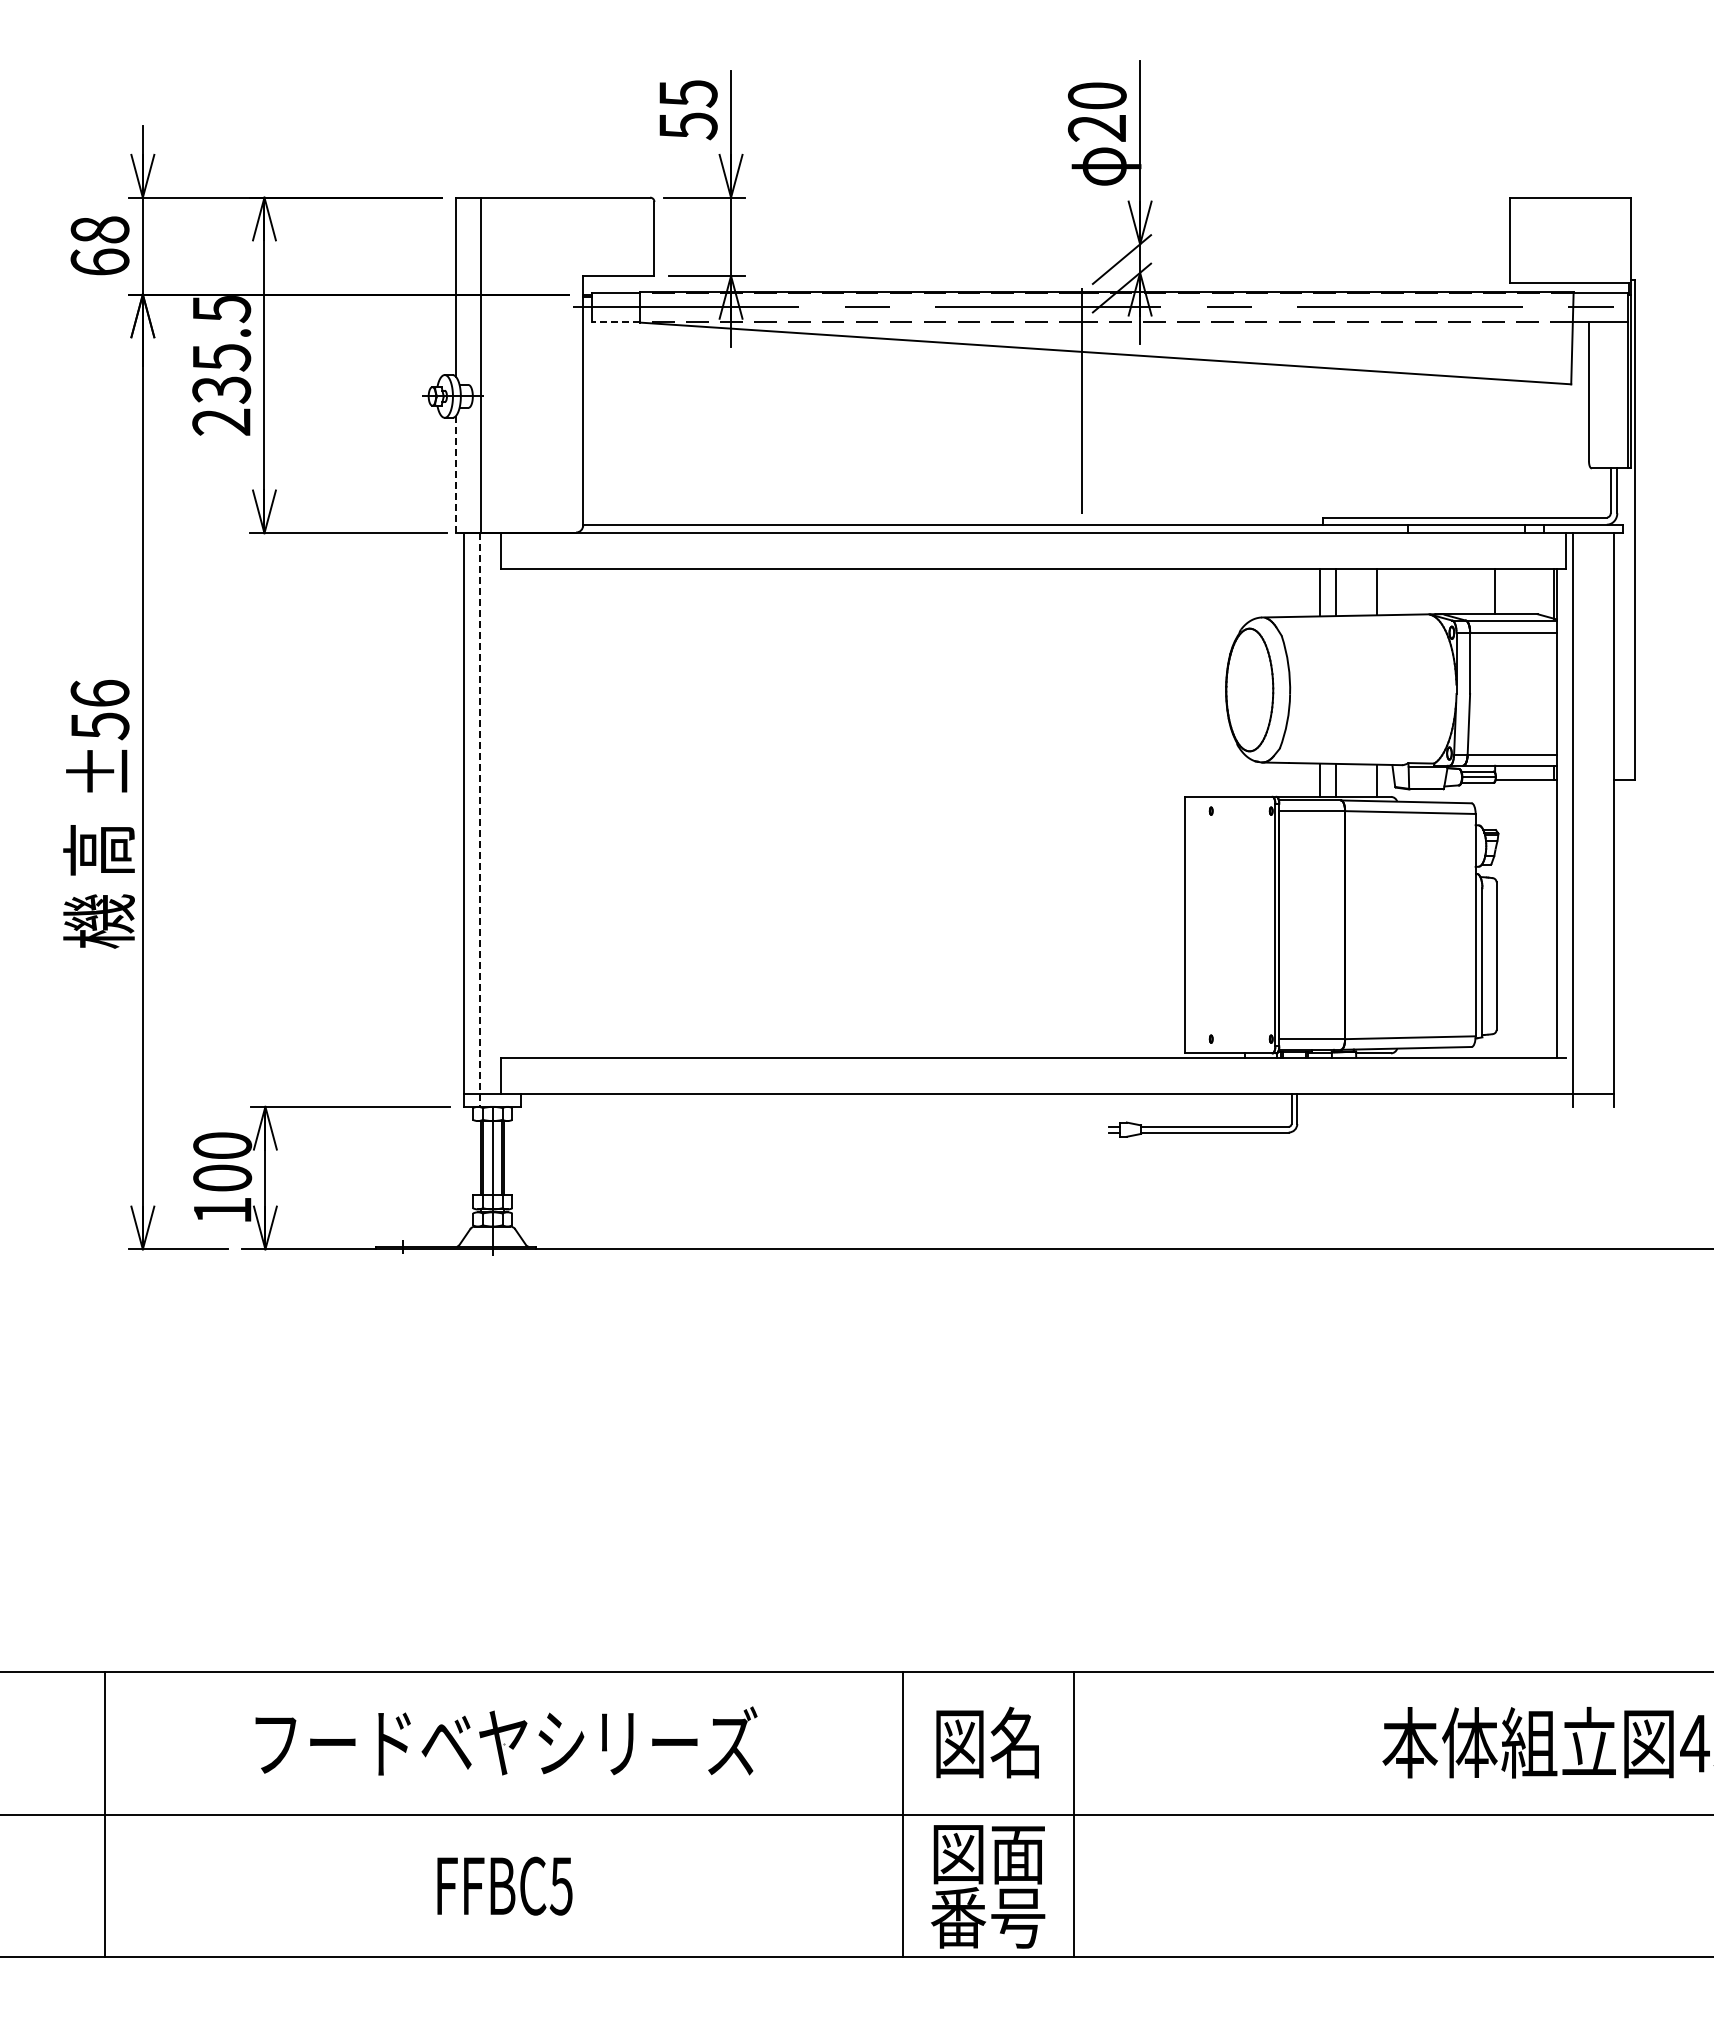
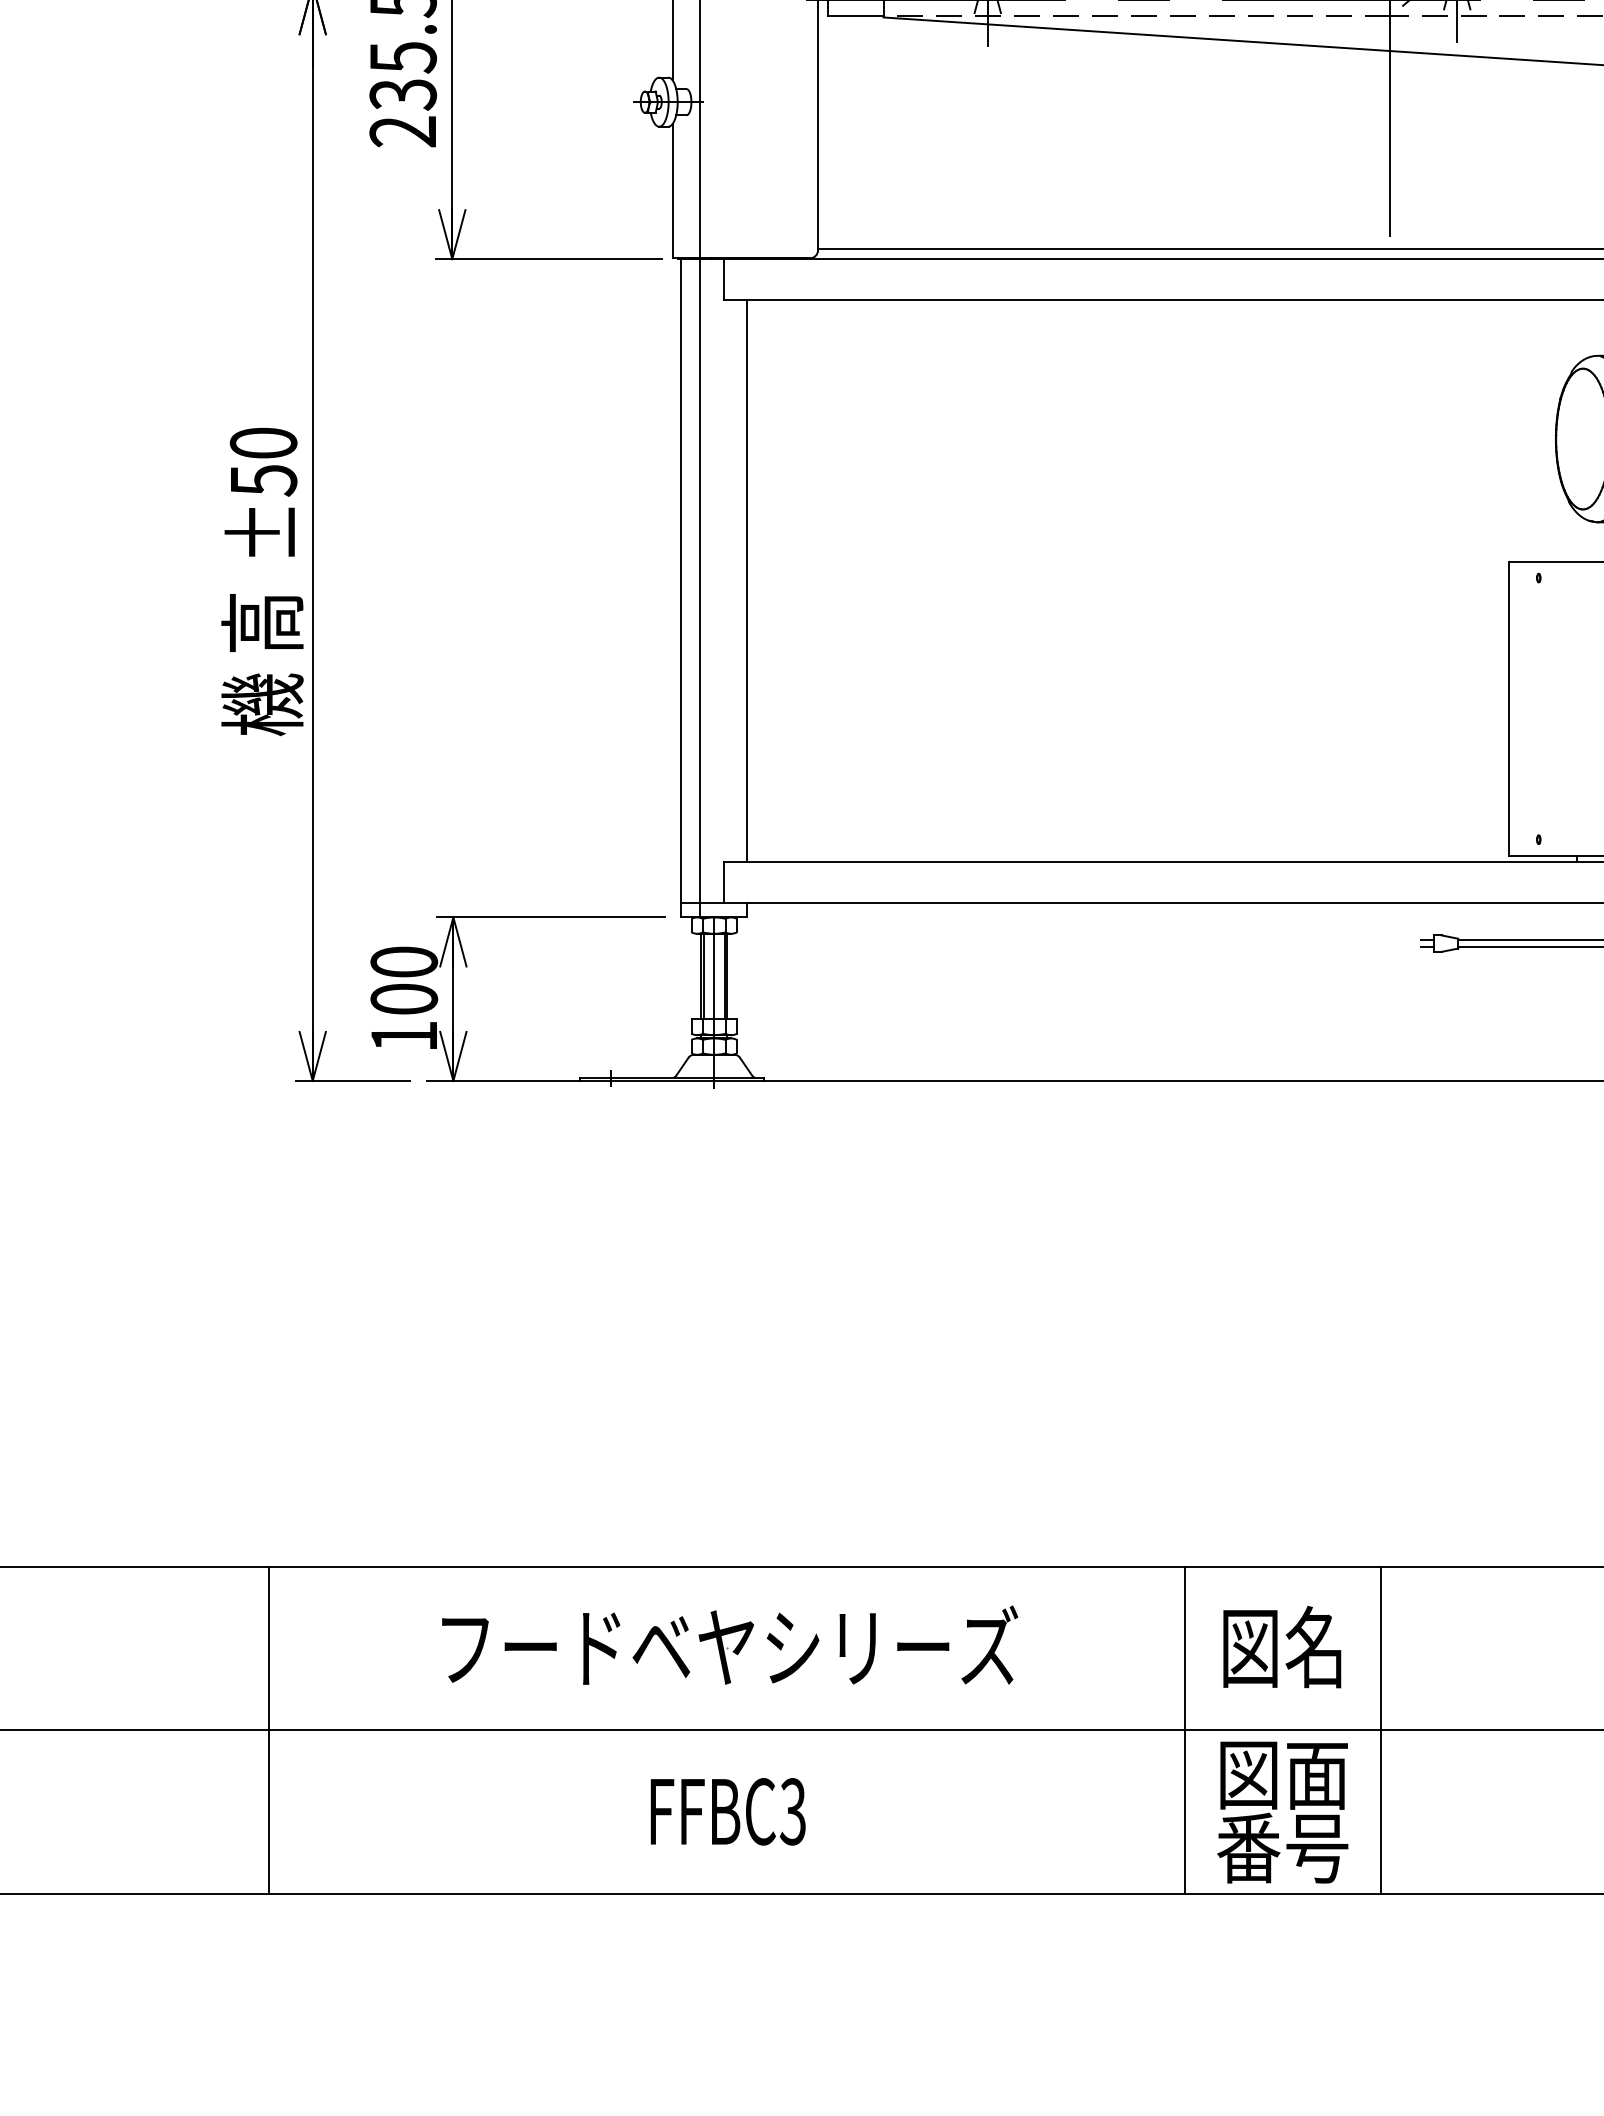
line: (615, 321) -> (855, 16), dashed -> solid
line: (456, 474) -> (672, 191), dashed -> solid
text: (99, 692) -> (262, 441), ±56 -> ±50
line: (521, 813) -> (747, 580), added
line: (480, 820) -> (700, 588), dashed -> solid
text: (560, 1885) -> (792, 1811), FFBC5 -> FFBC3

